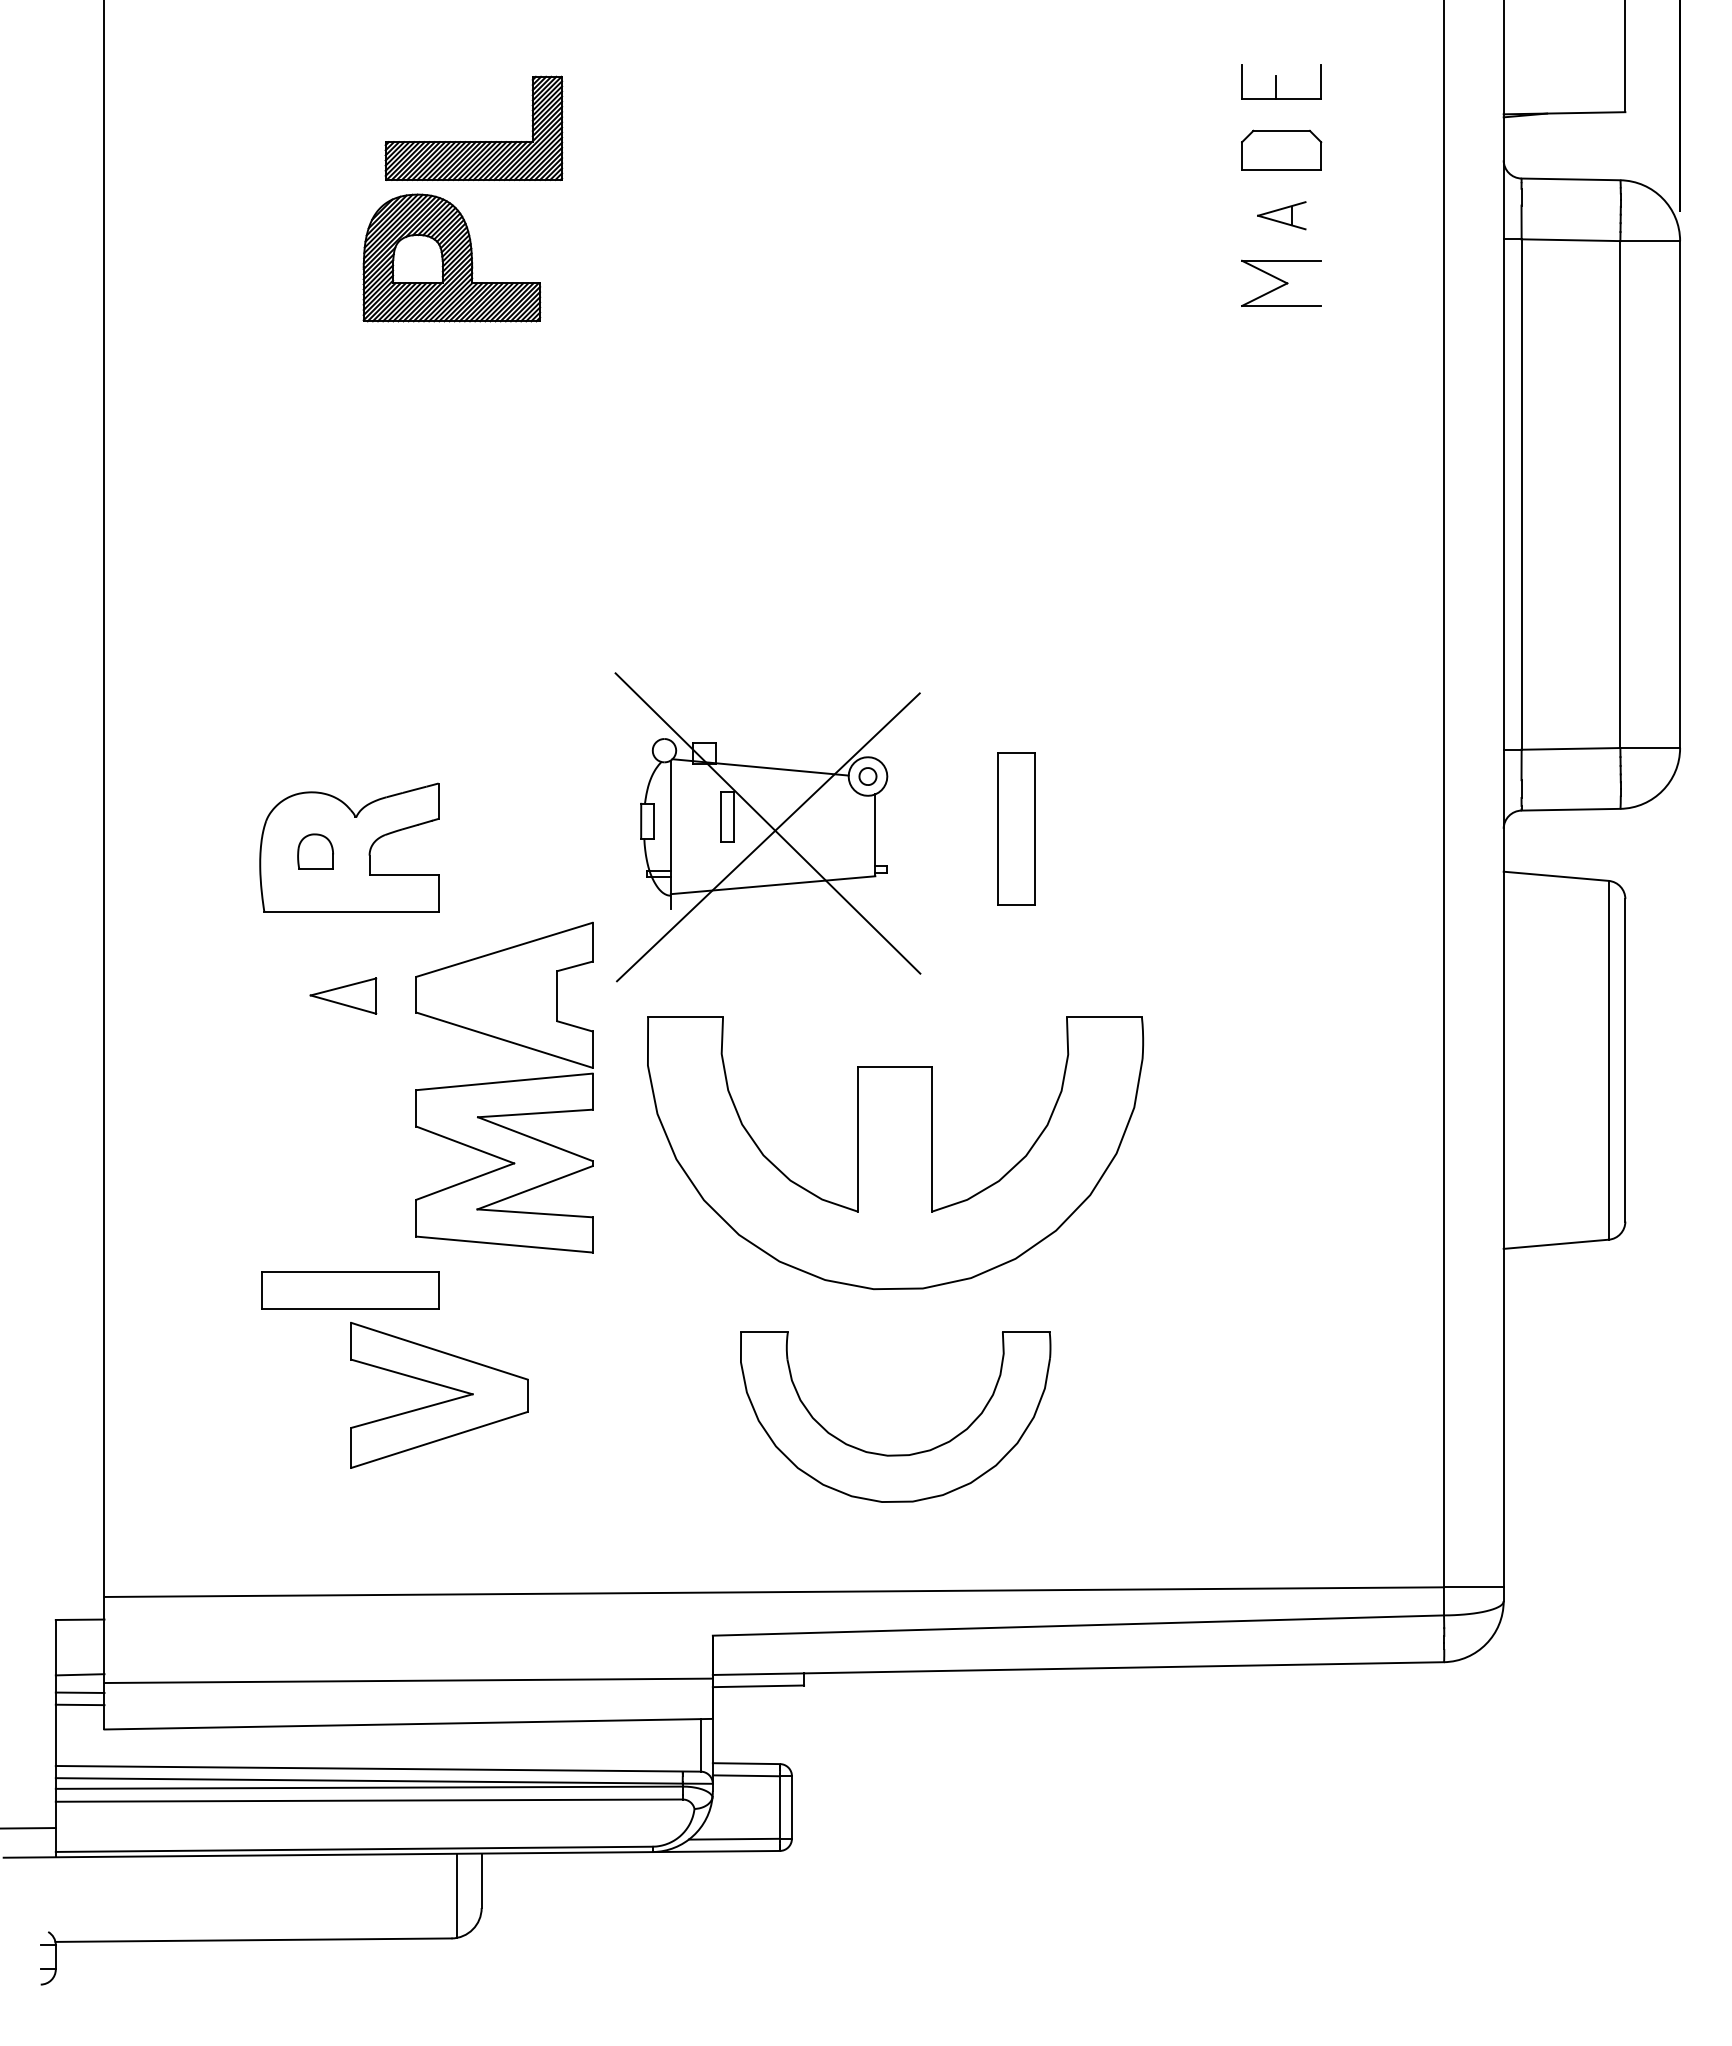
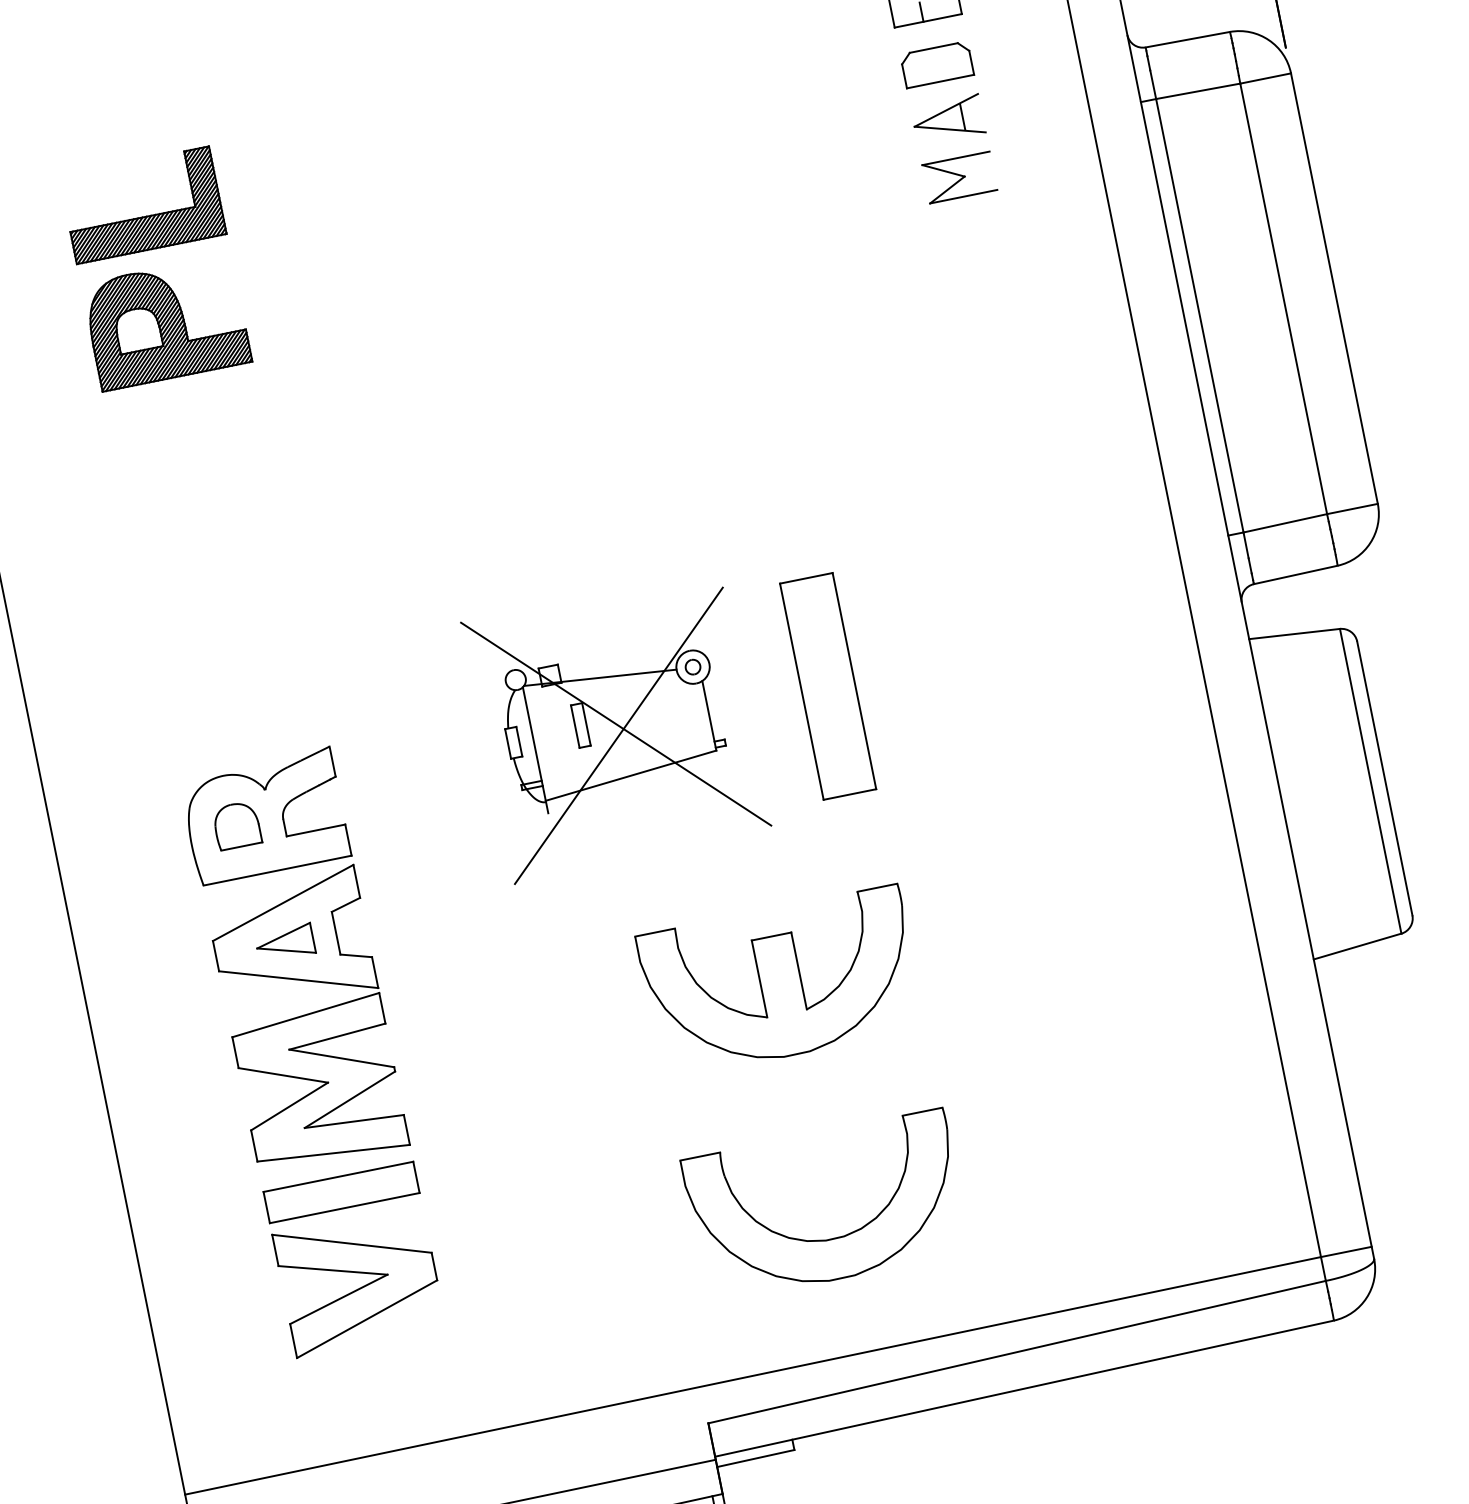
part: (473, 141) -> (144, 216), moved
part: (1281, 215) -> (948, 119), size x1.67
part: (451, 257) -> (166, 322), moved
part: (1016, 828) -> (828, 685), size x1.67
part: (315, 851) -> (236, 825), size x1.43
part: (504, 1087) -> (306, 1019), moved
part: (895, 1153) -> (780, 982), size x0.62
part: (442, 1401) -> (363, 1285), moved

